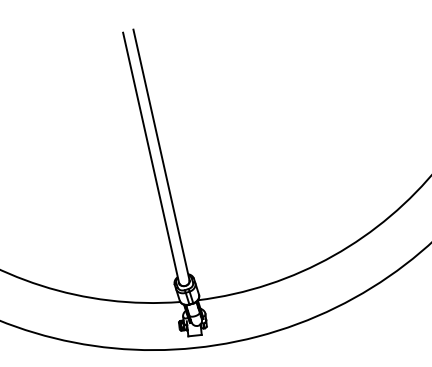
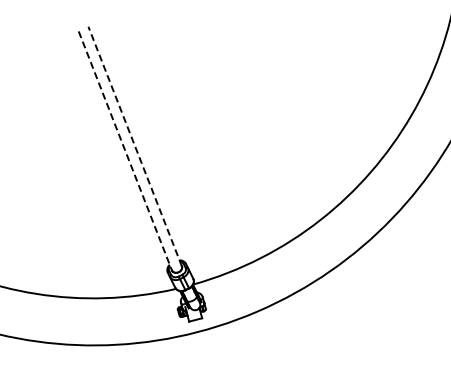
line: (161, 155) -> (135, 146), solid -> dashed
line: (151, 158) -> (125, 151), solid -> dashed

